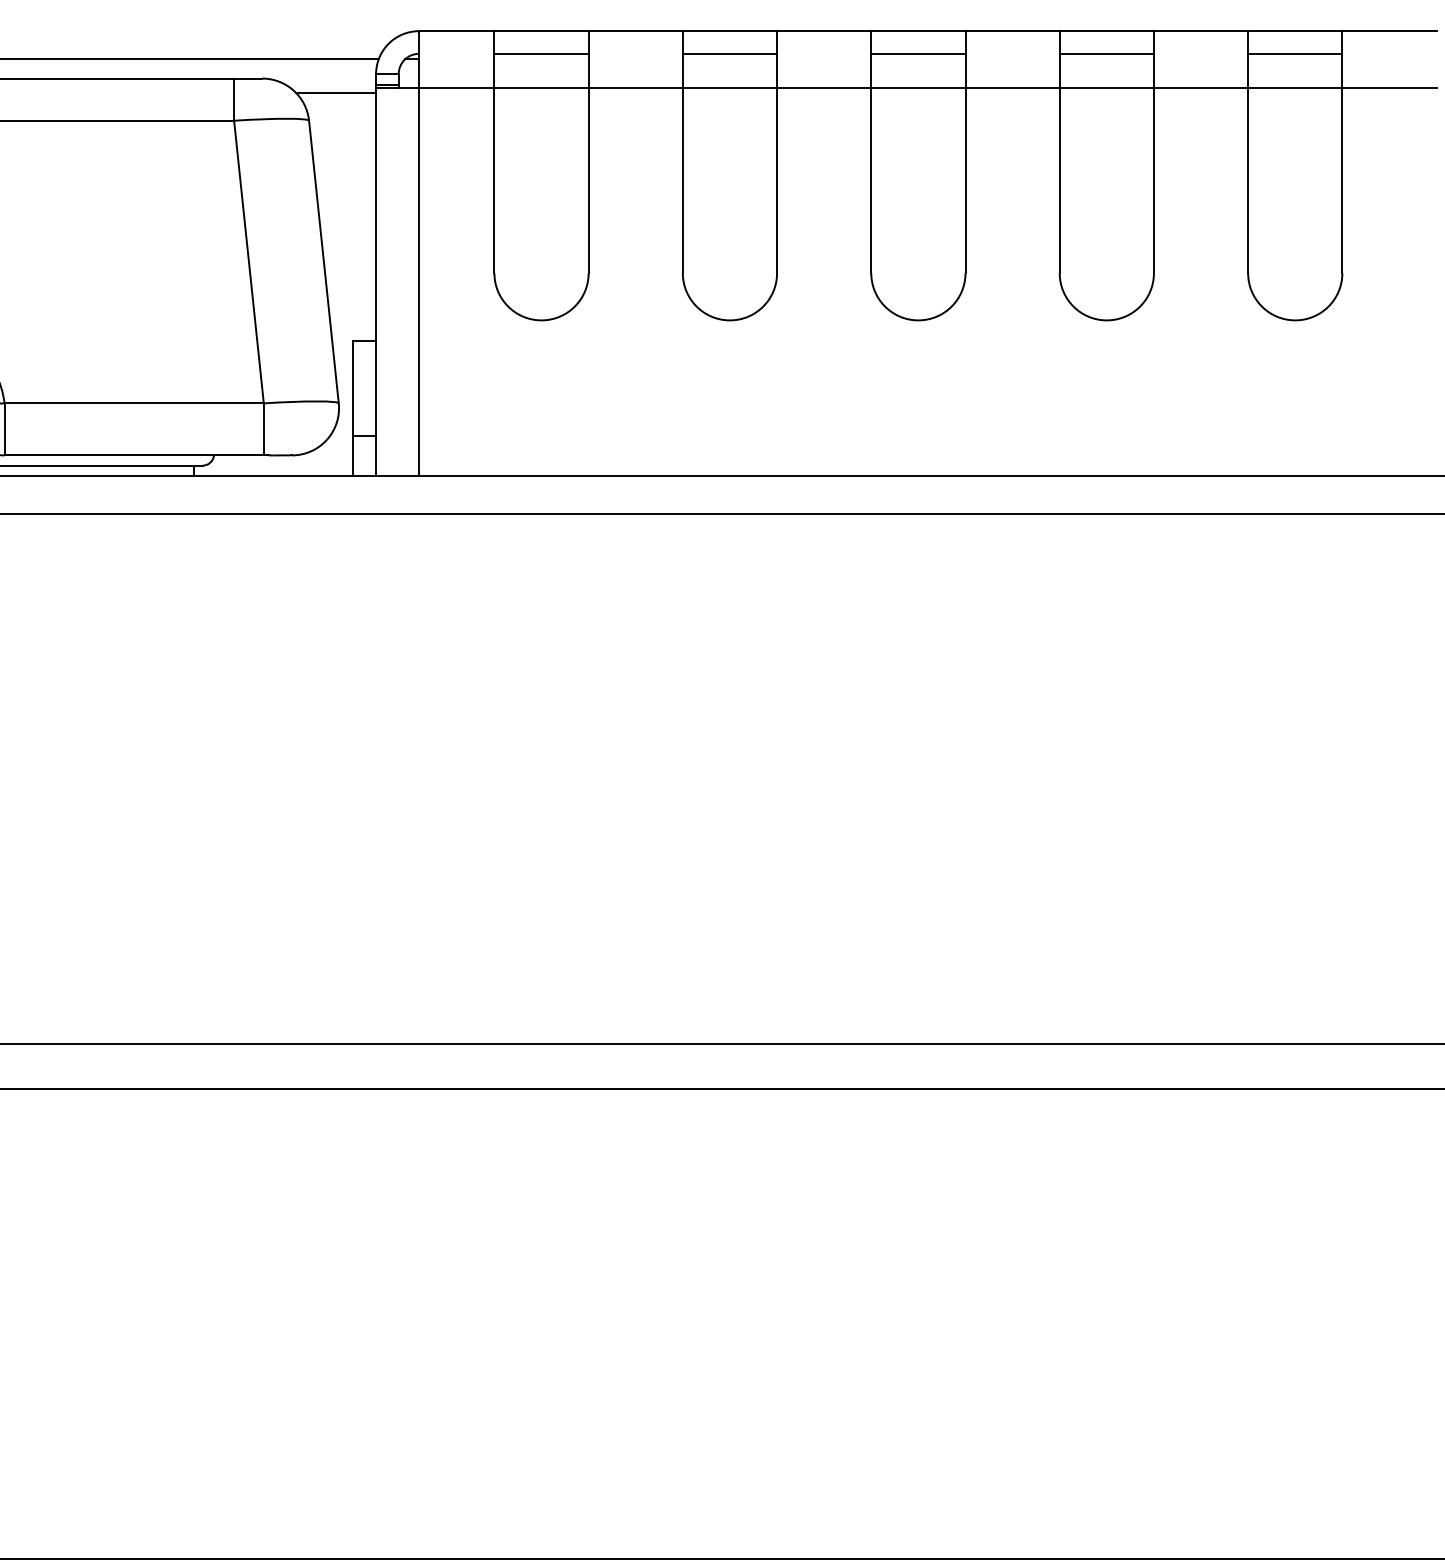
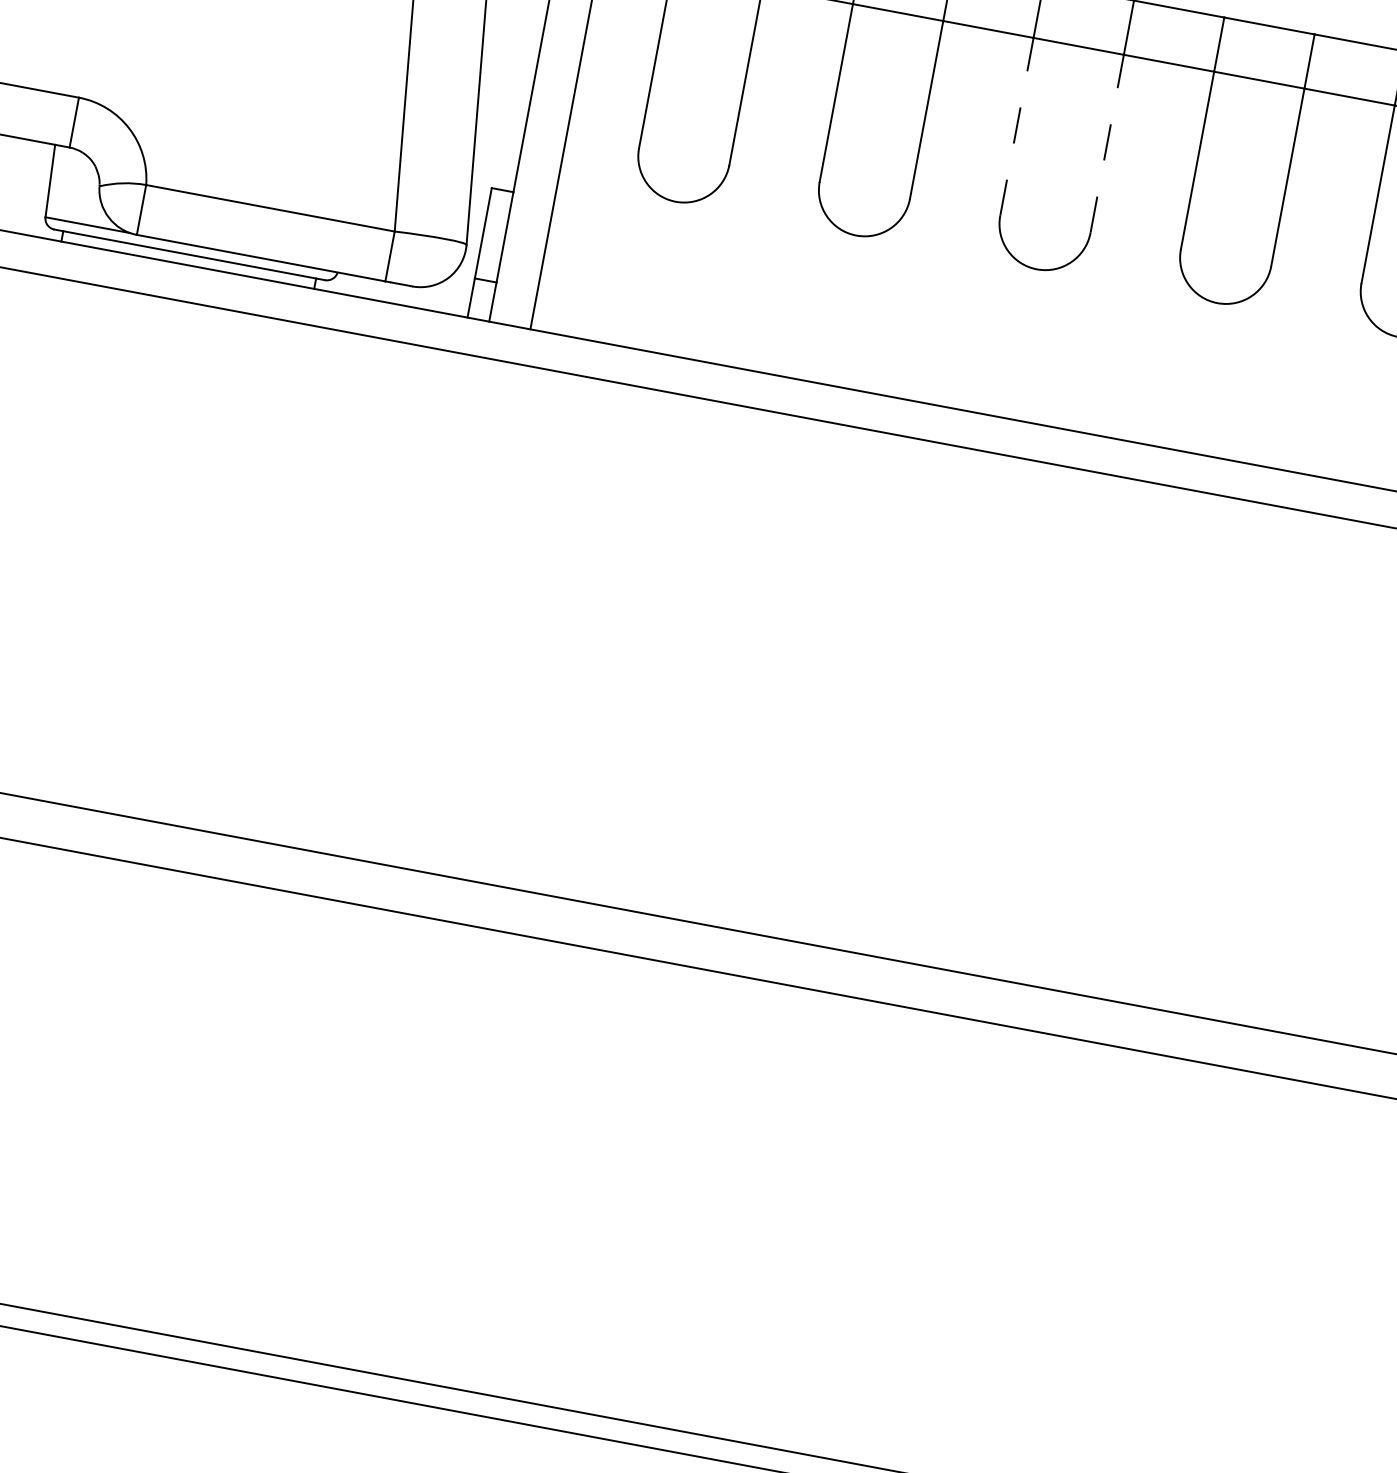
line: (918, 53) -> (1084, 13), removed
line: (1106, 53) -> (1265, 47), removed
line: (871, 180) -> (1017, 126), solid -> dashed
line: (965, 180) -> (1107, 143), solid -> dashed

